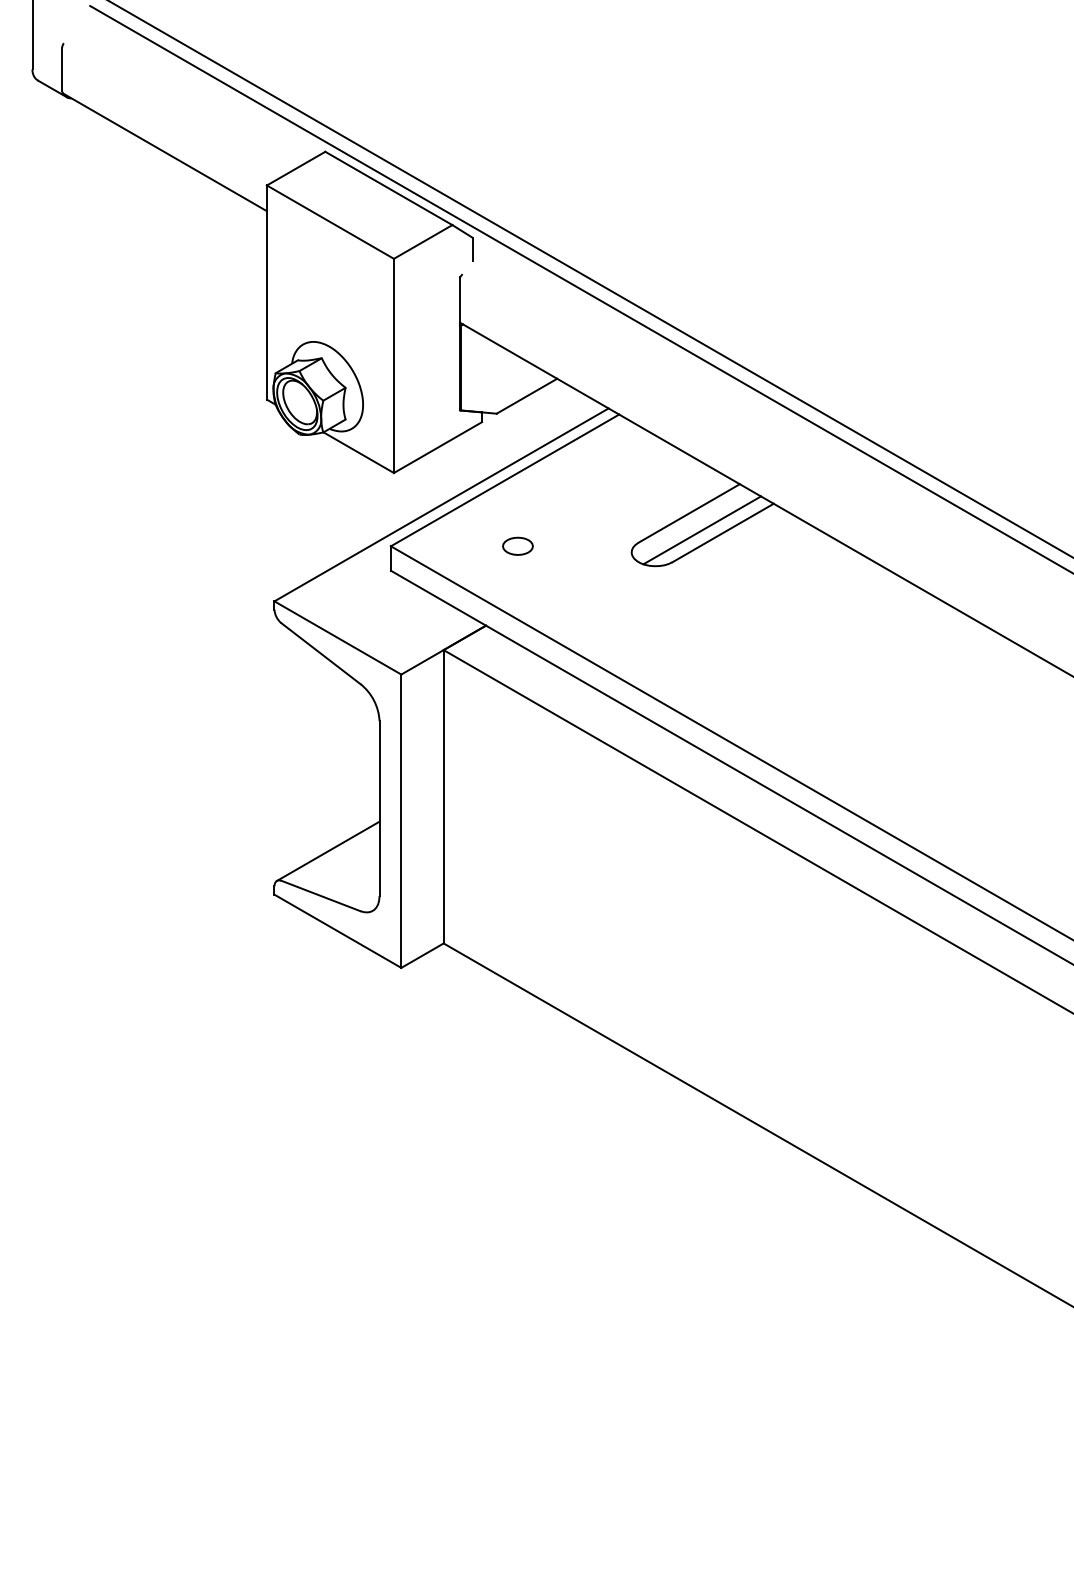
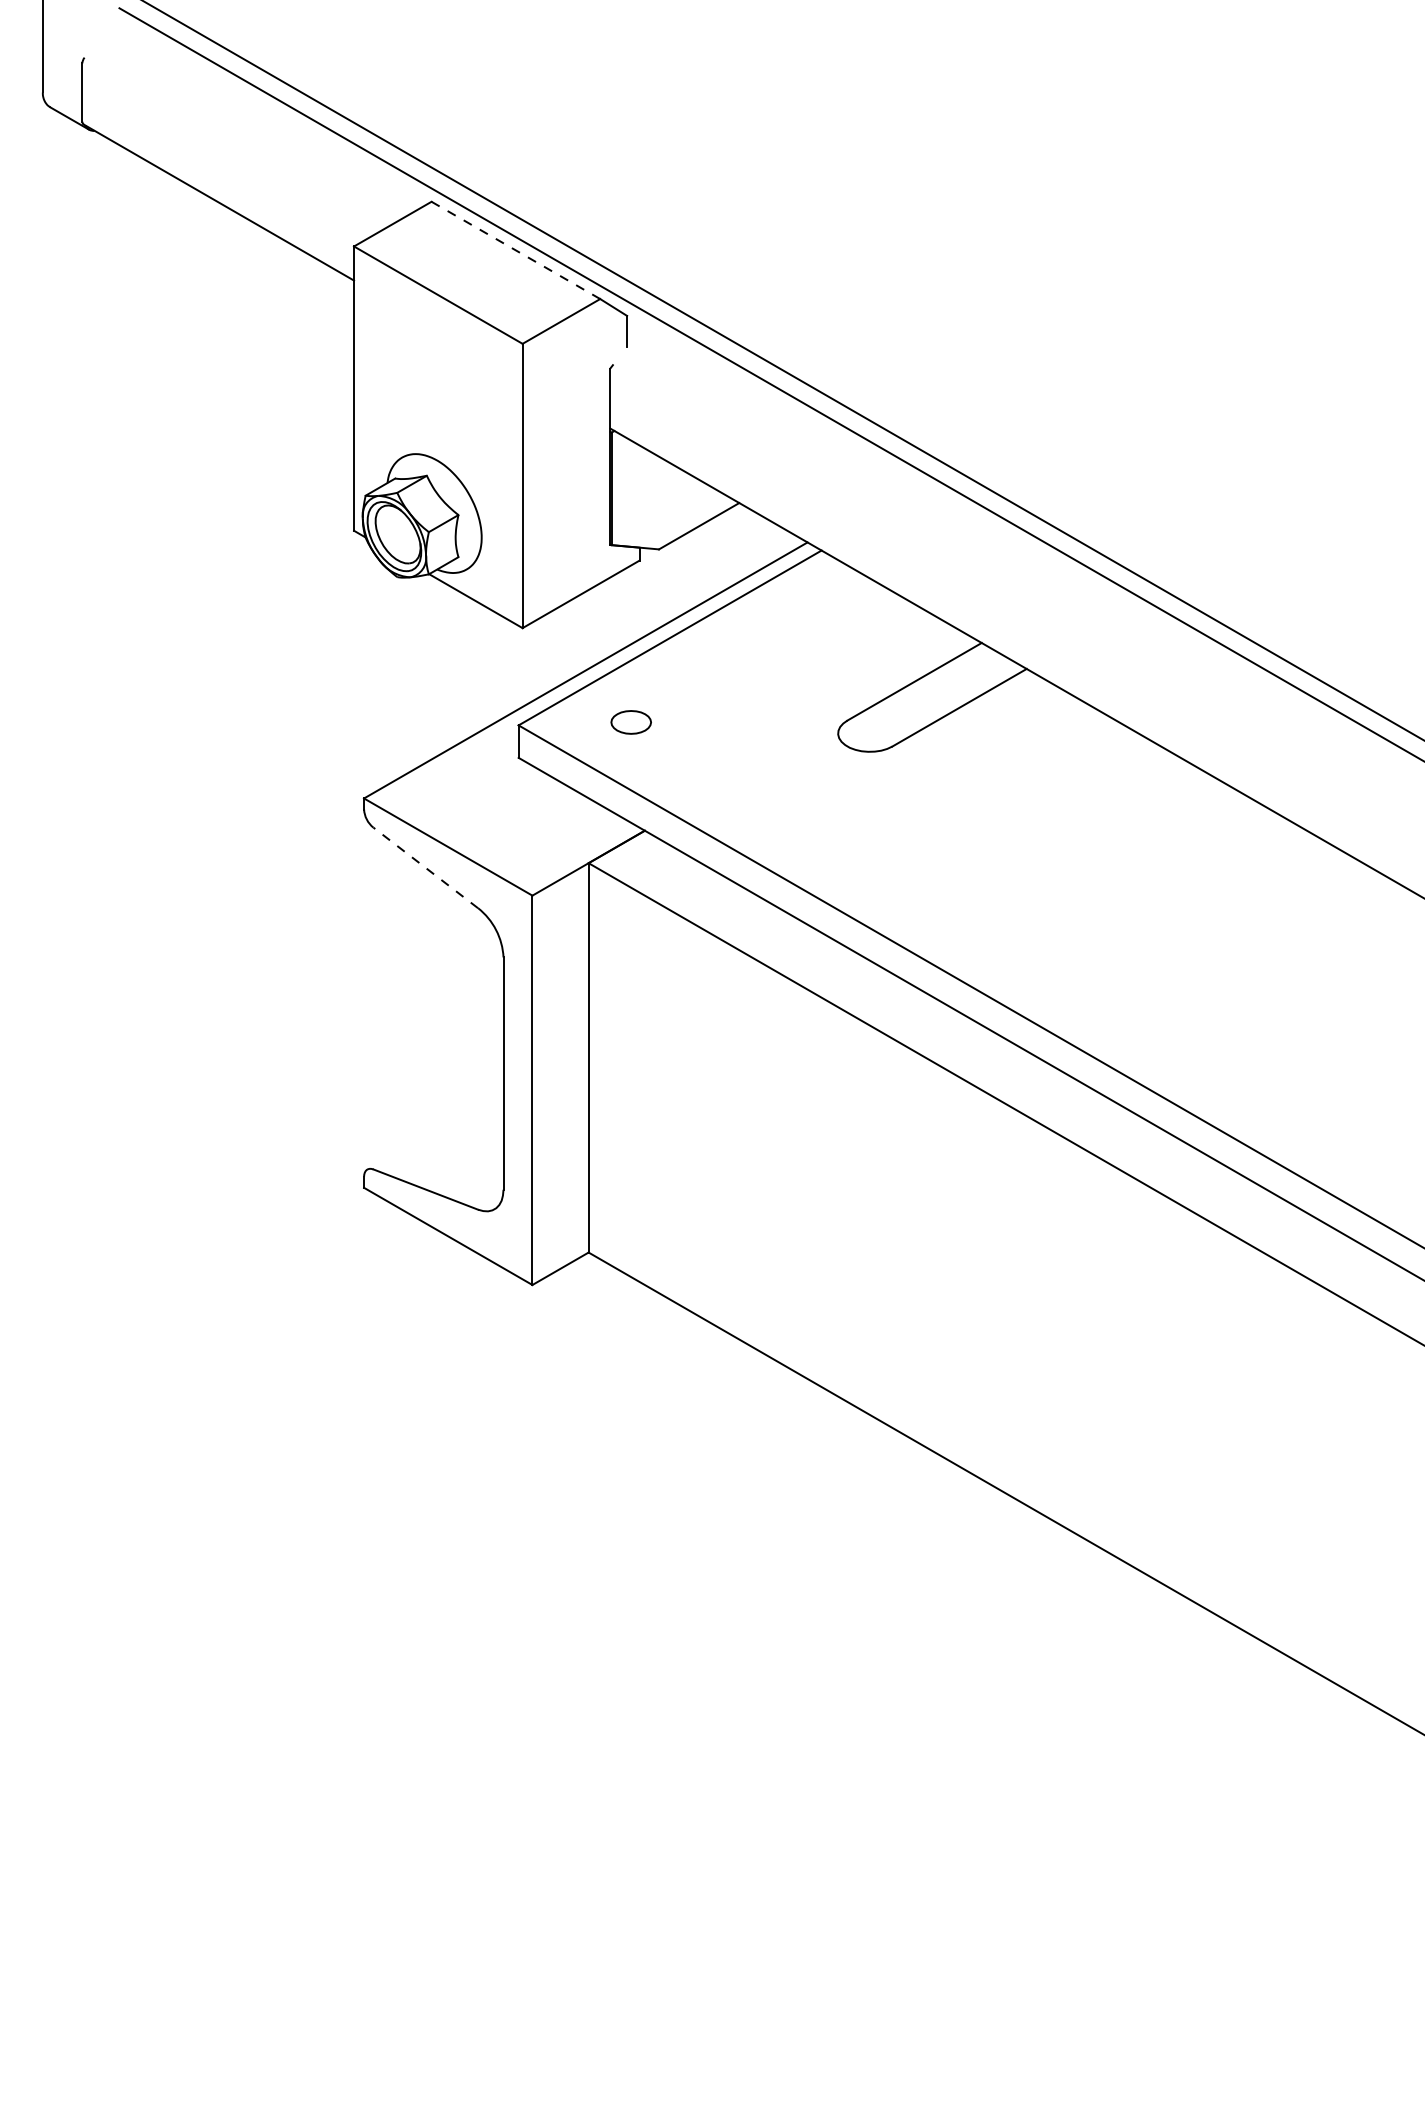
line: (389, 188) -> (516, 250), solid -> dashed
line: (701, 530) -> (931, 704), removed
part: (517, 546) -> (630, 722), moved
line: (320, 653) -> (425, 867), solid -> dashed
line: (328, 850) -> (435, 1129), removed

